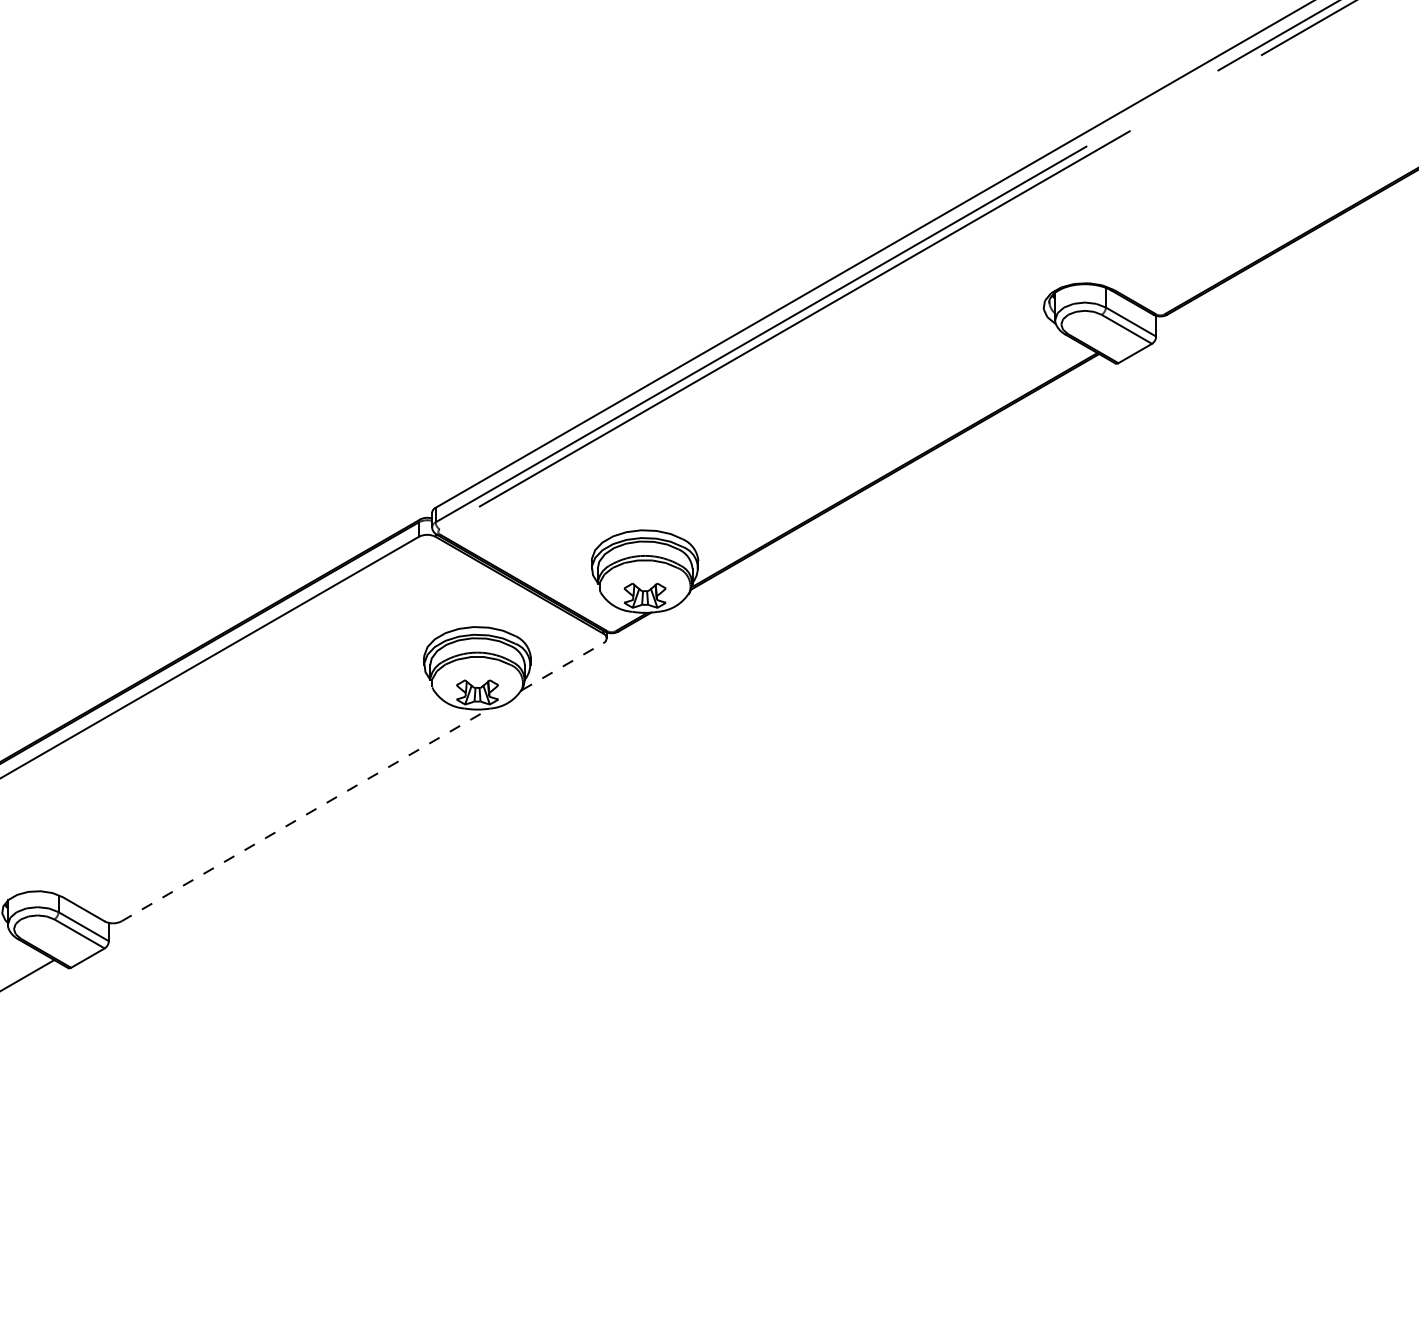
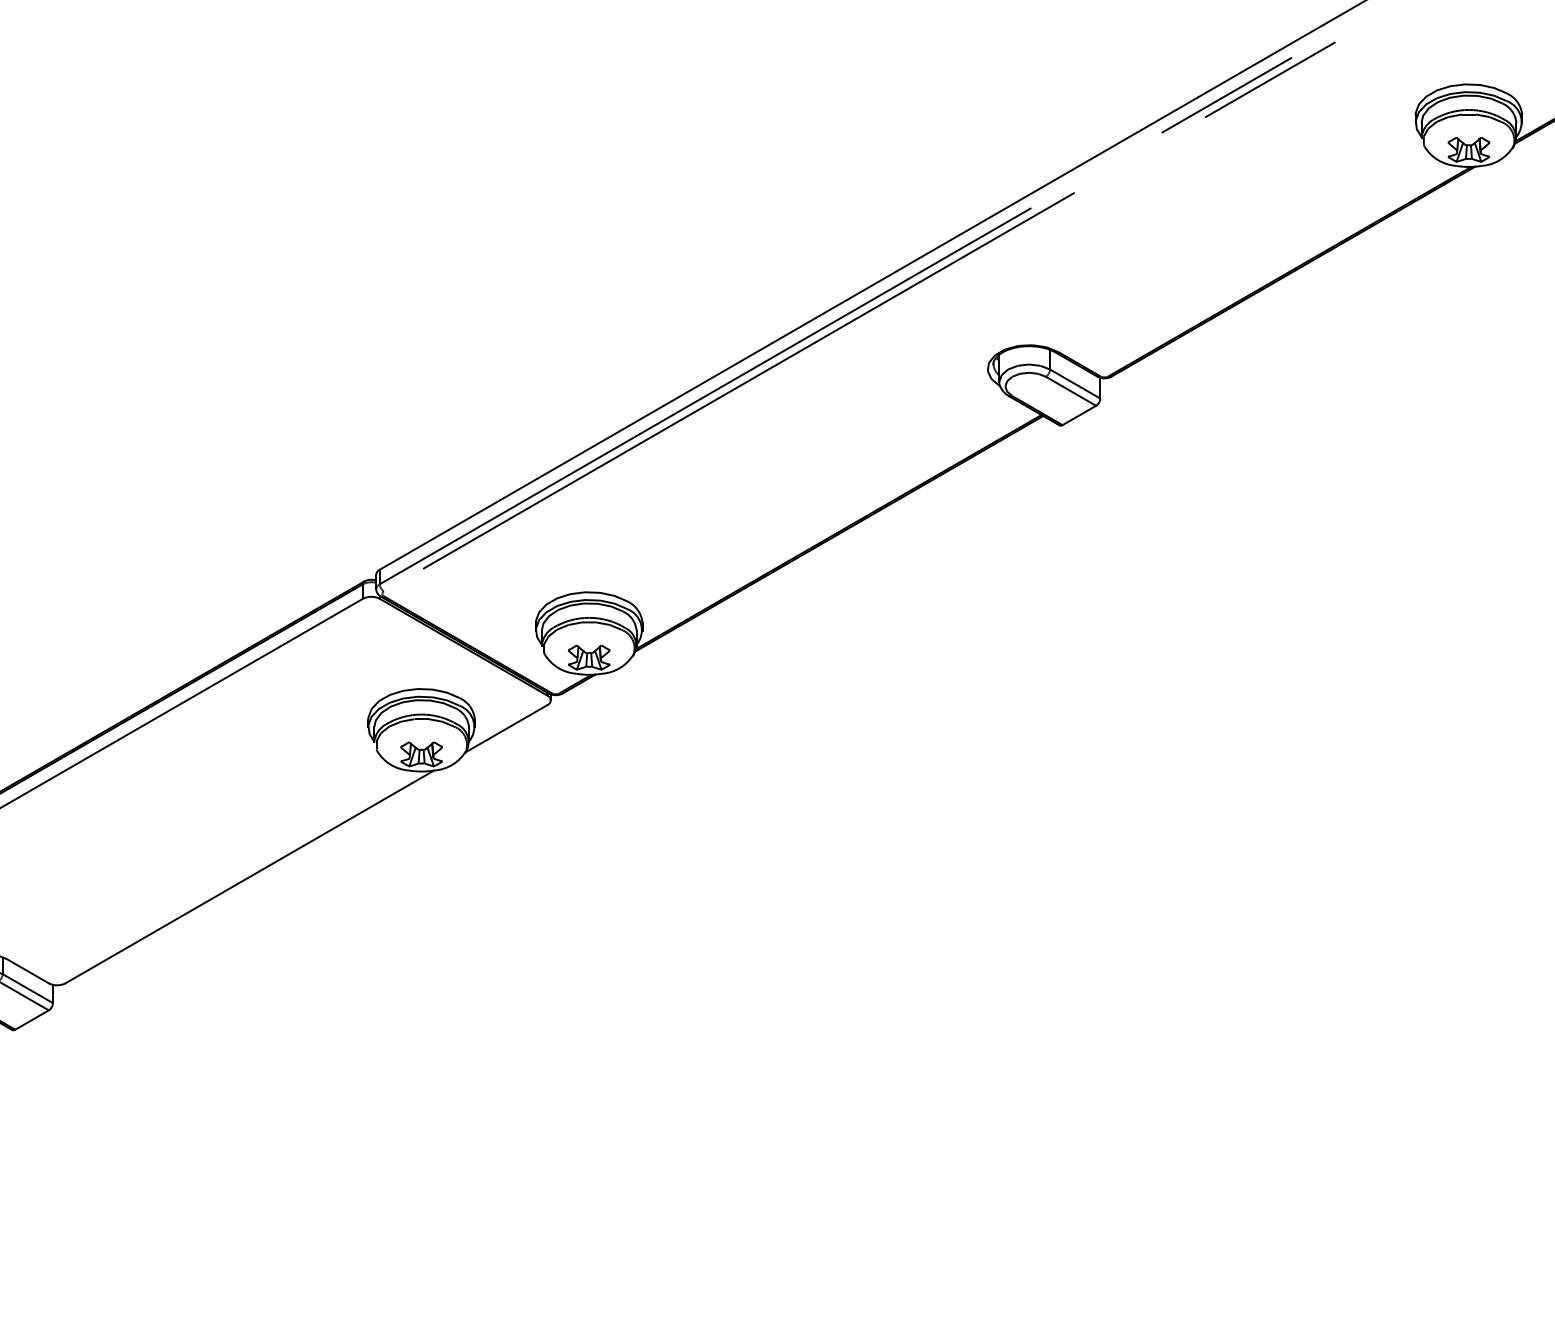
line: (563, 666) -> (507, 728), dashed -> solid
line: (305, 814) -> (249, 876), dashed -> solid

